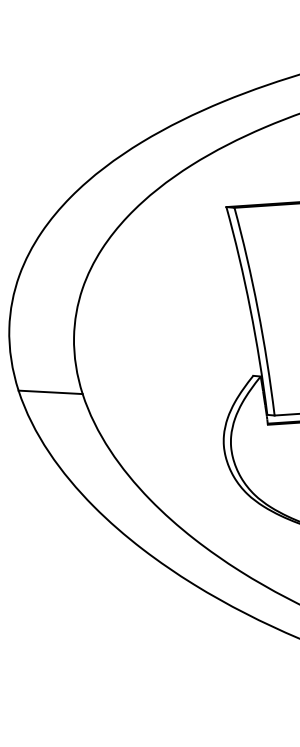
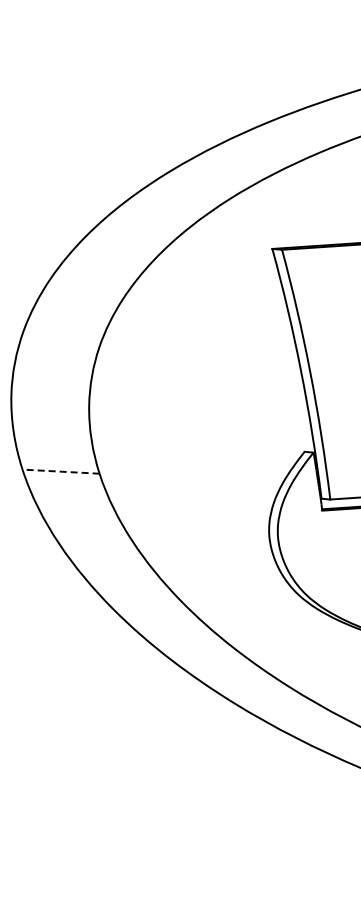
line: (51, 392) -> (61, 471), solid -> dashed

